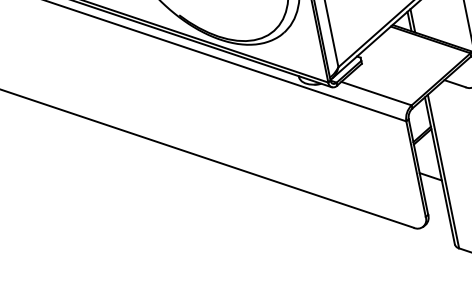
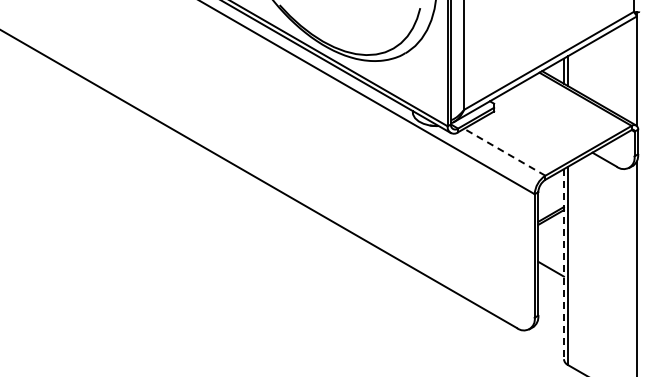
line: (376, 93) -> (504, 152), solid -> dashed
line: (439, 171) -> (563, 264), solid -> dashed

